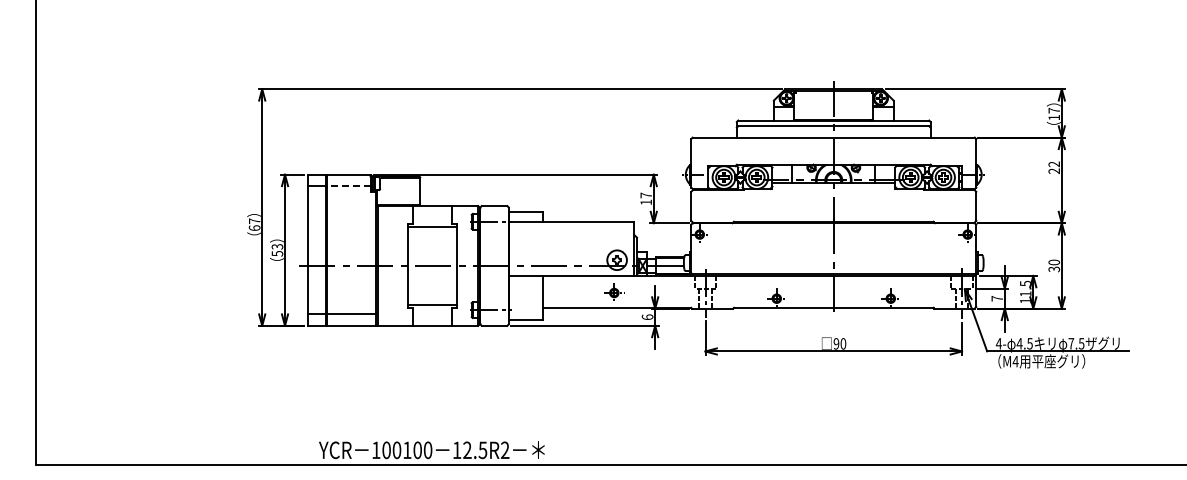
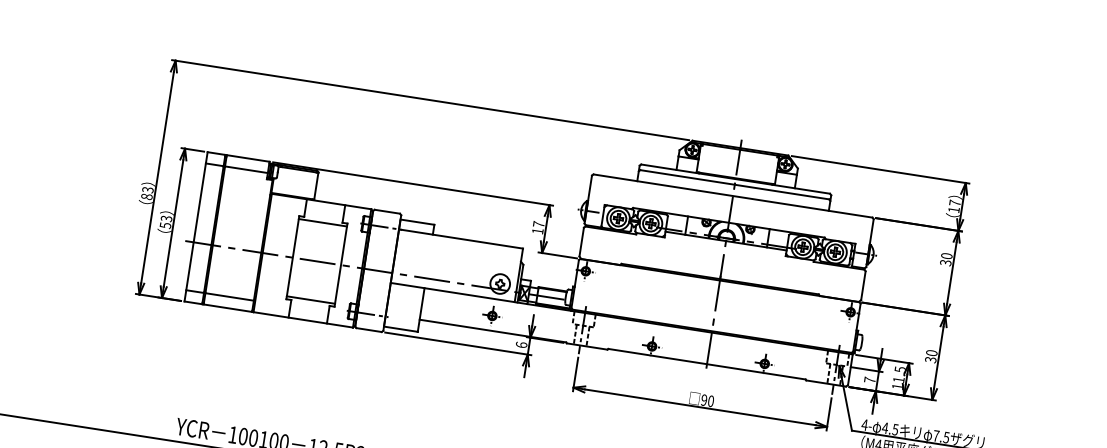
text: (1054, 167) -> (946, 259), 22 -> 30
line: (348, 186) -> (246, 170), dashed -> solid
text: (254, 224) -> (147, 193), 67 -> 83

